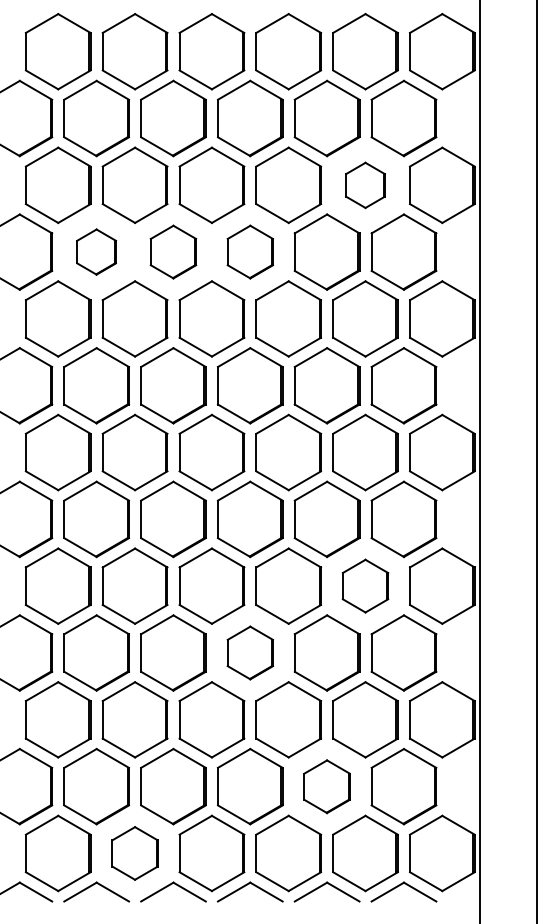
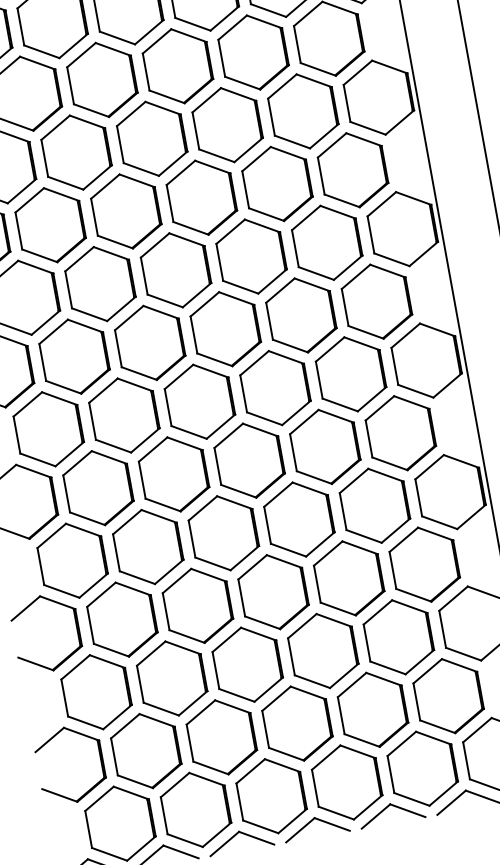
part: (365, 185) -> (303, 111), size x1.67
part: (96, 251) -> (50, 224), size x1.67
part: (173, 251) -> (126, 210), size x1.43
part: (250, 251) -> (201, 197), size x1.43
part: (365, 585) -> (374, 505), size x1.43
part: (250, 652) -> (273, 591), size x1.43
part: (326, 786) -> (372, 709), size x1.43
part: (134, 853) -> (195, 810), size x1.43

